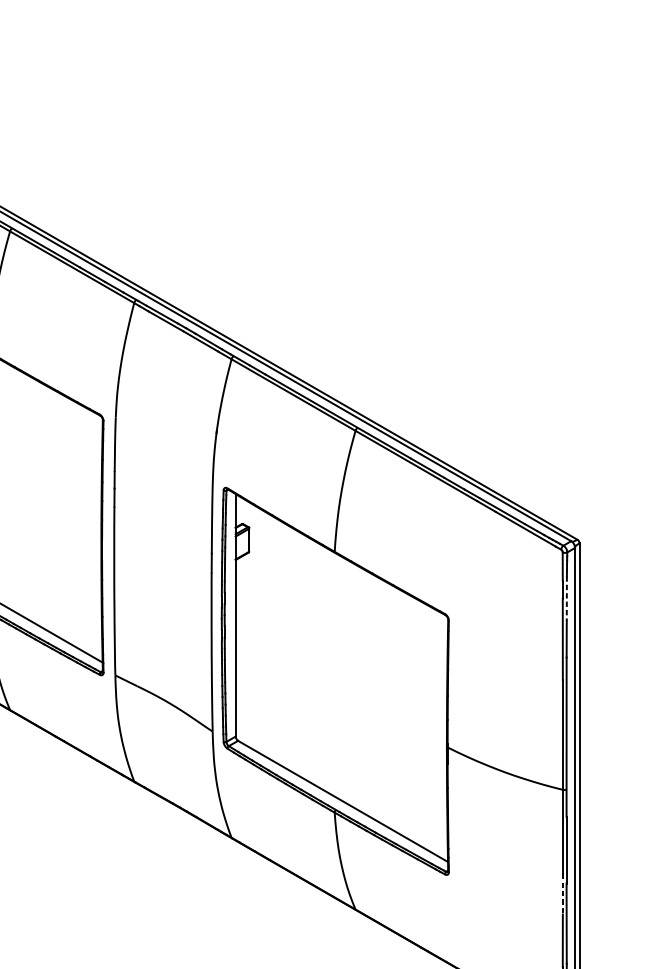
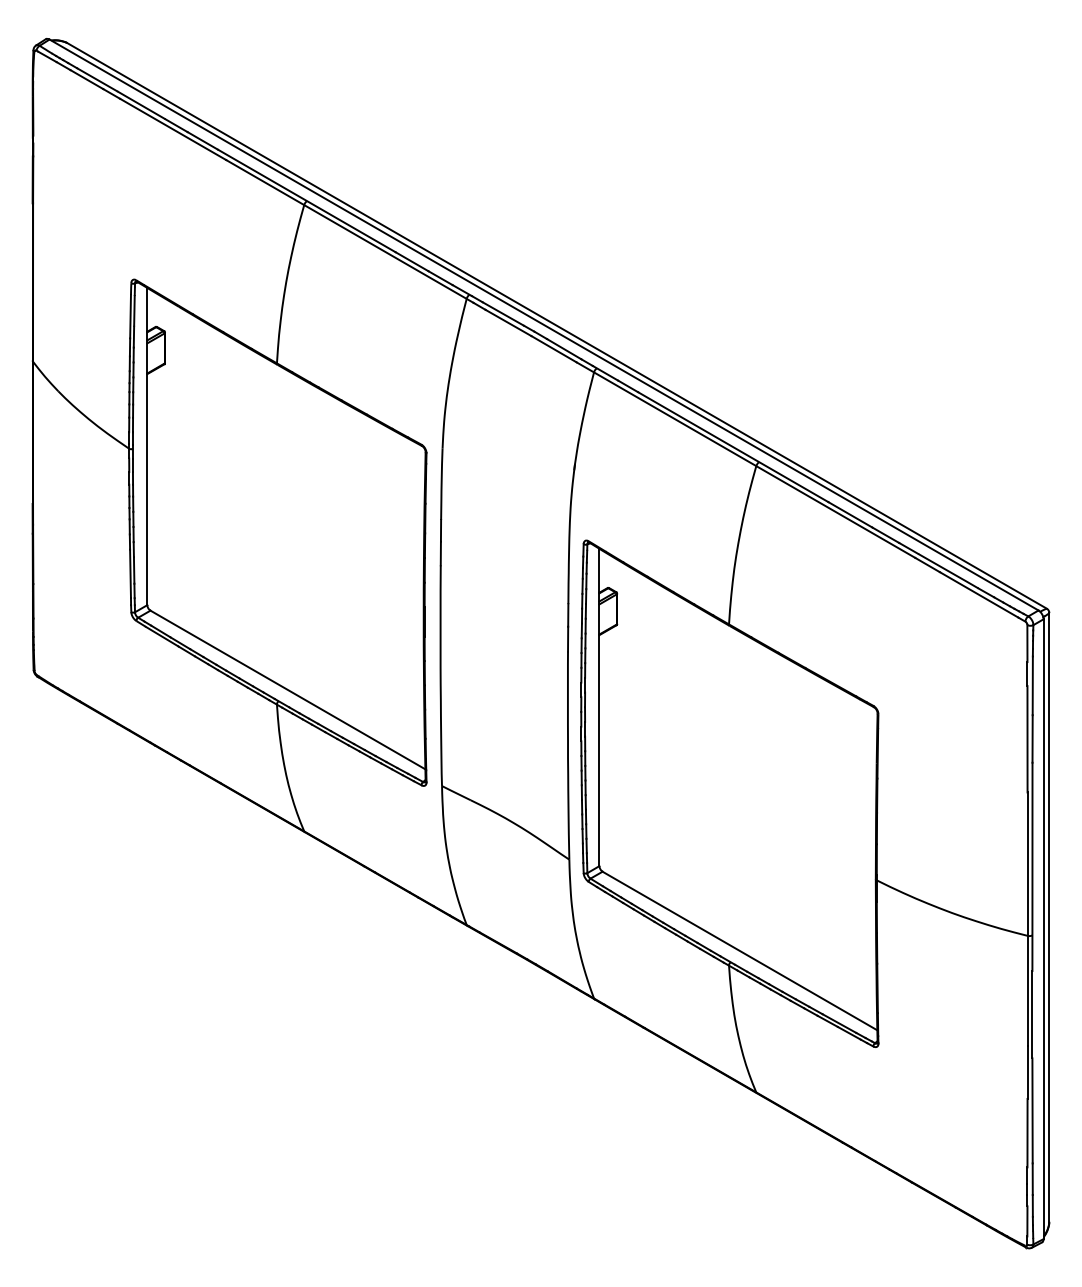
line: (566, 599) -> (1032, 686), dashed -> solid
line: (562, 895) -> (1027, 1073), dashed -> solid

